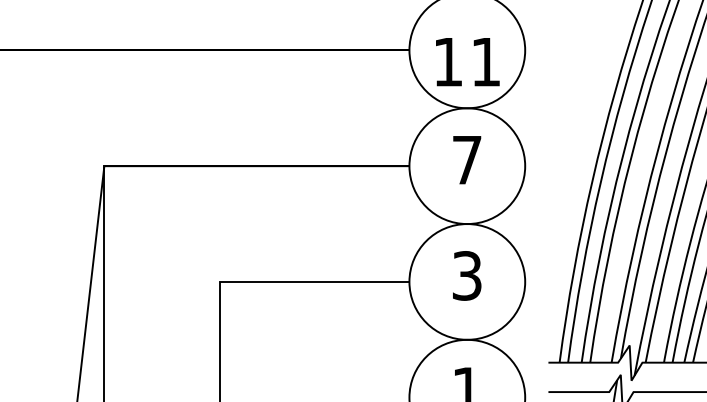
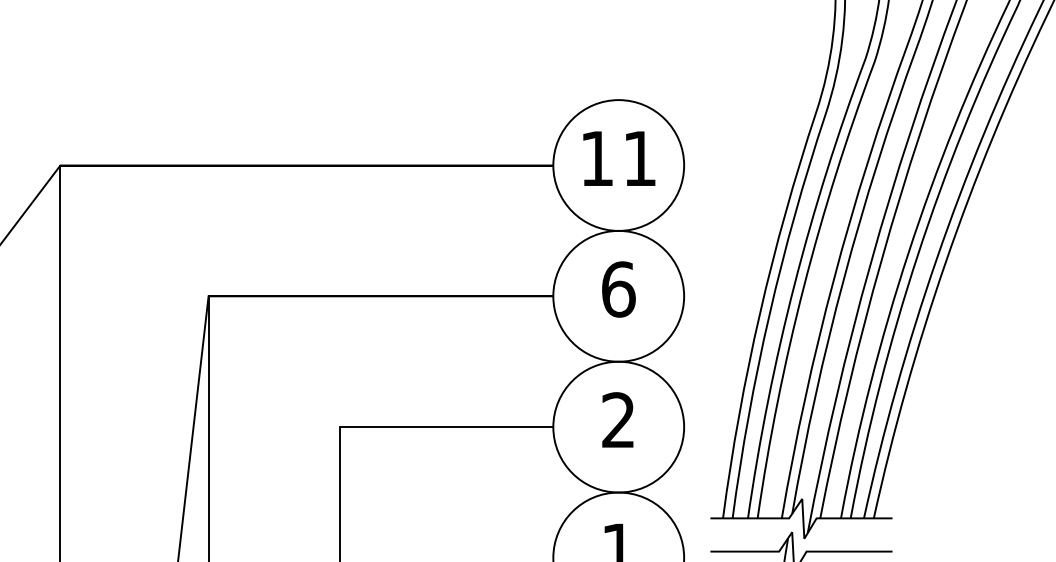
text: (467, 61) -> (619, 158), moved
text: (467, 160) -> (618, 289), 7 -> 6
text: (467, 276) -> (618, 420), 3 -> 2

